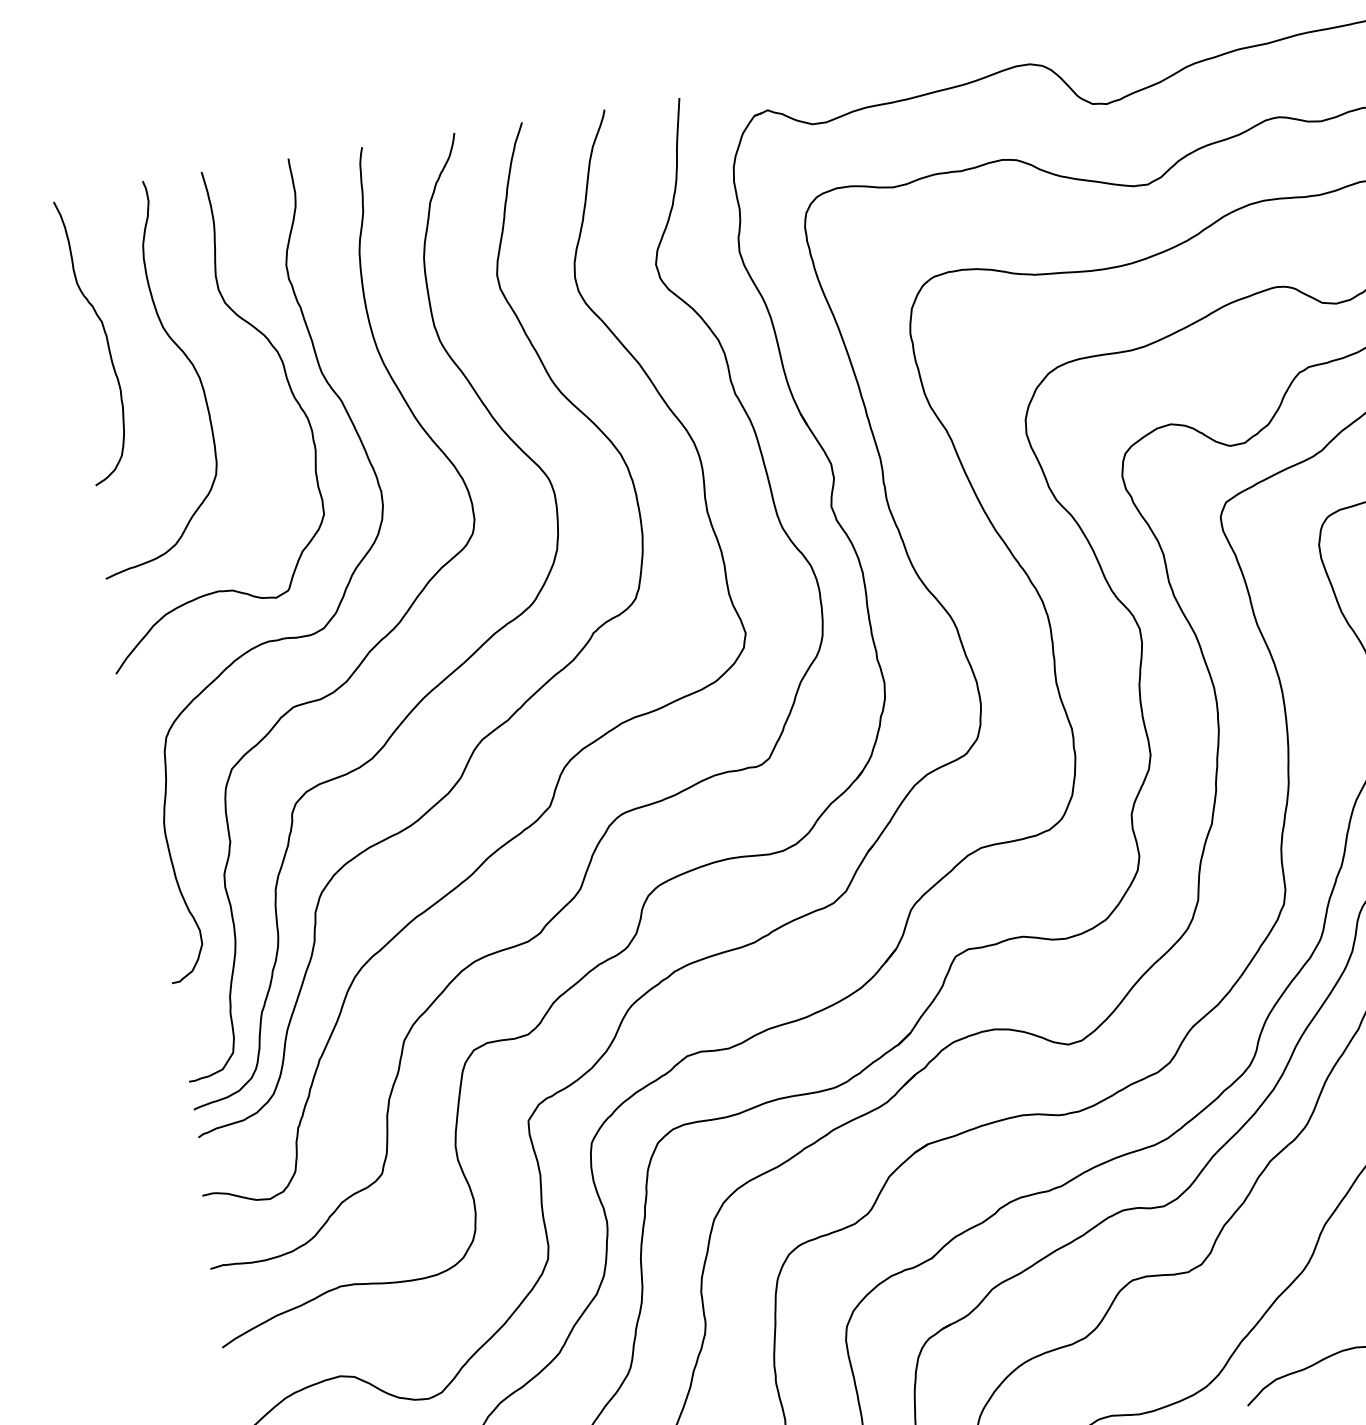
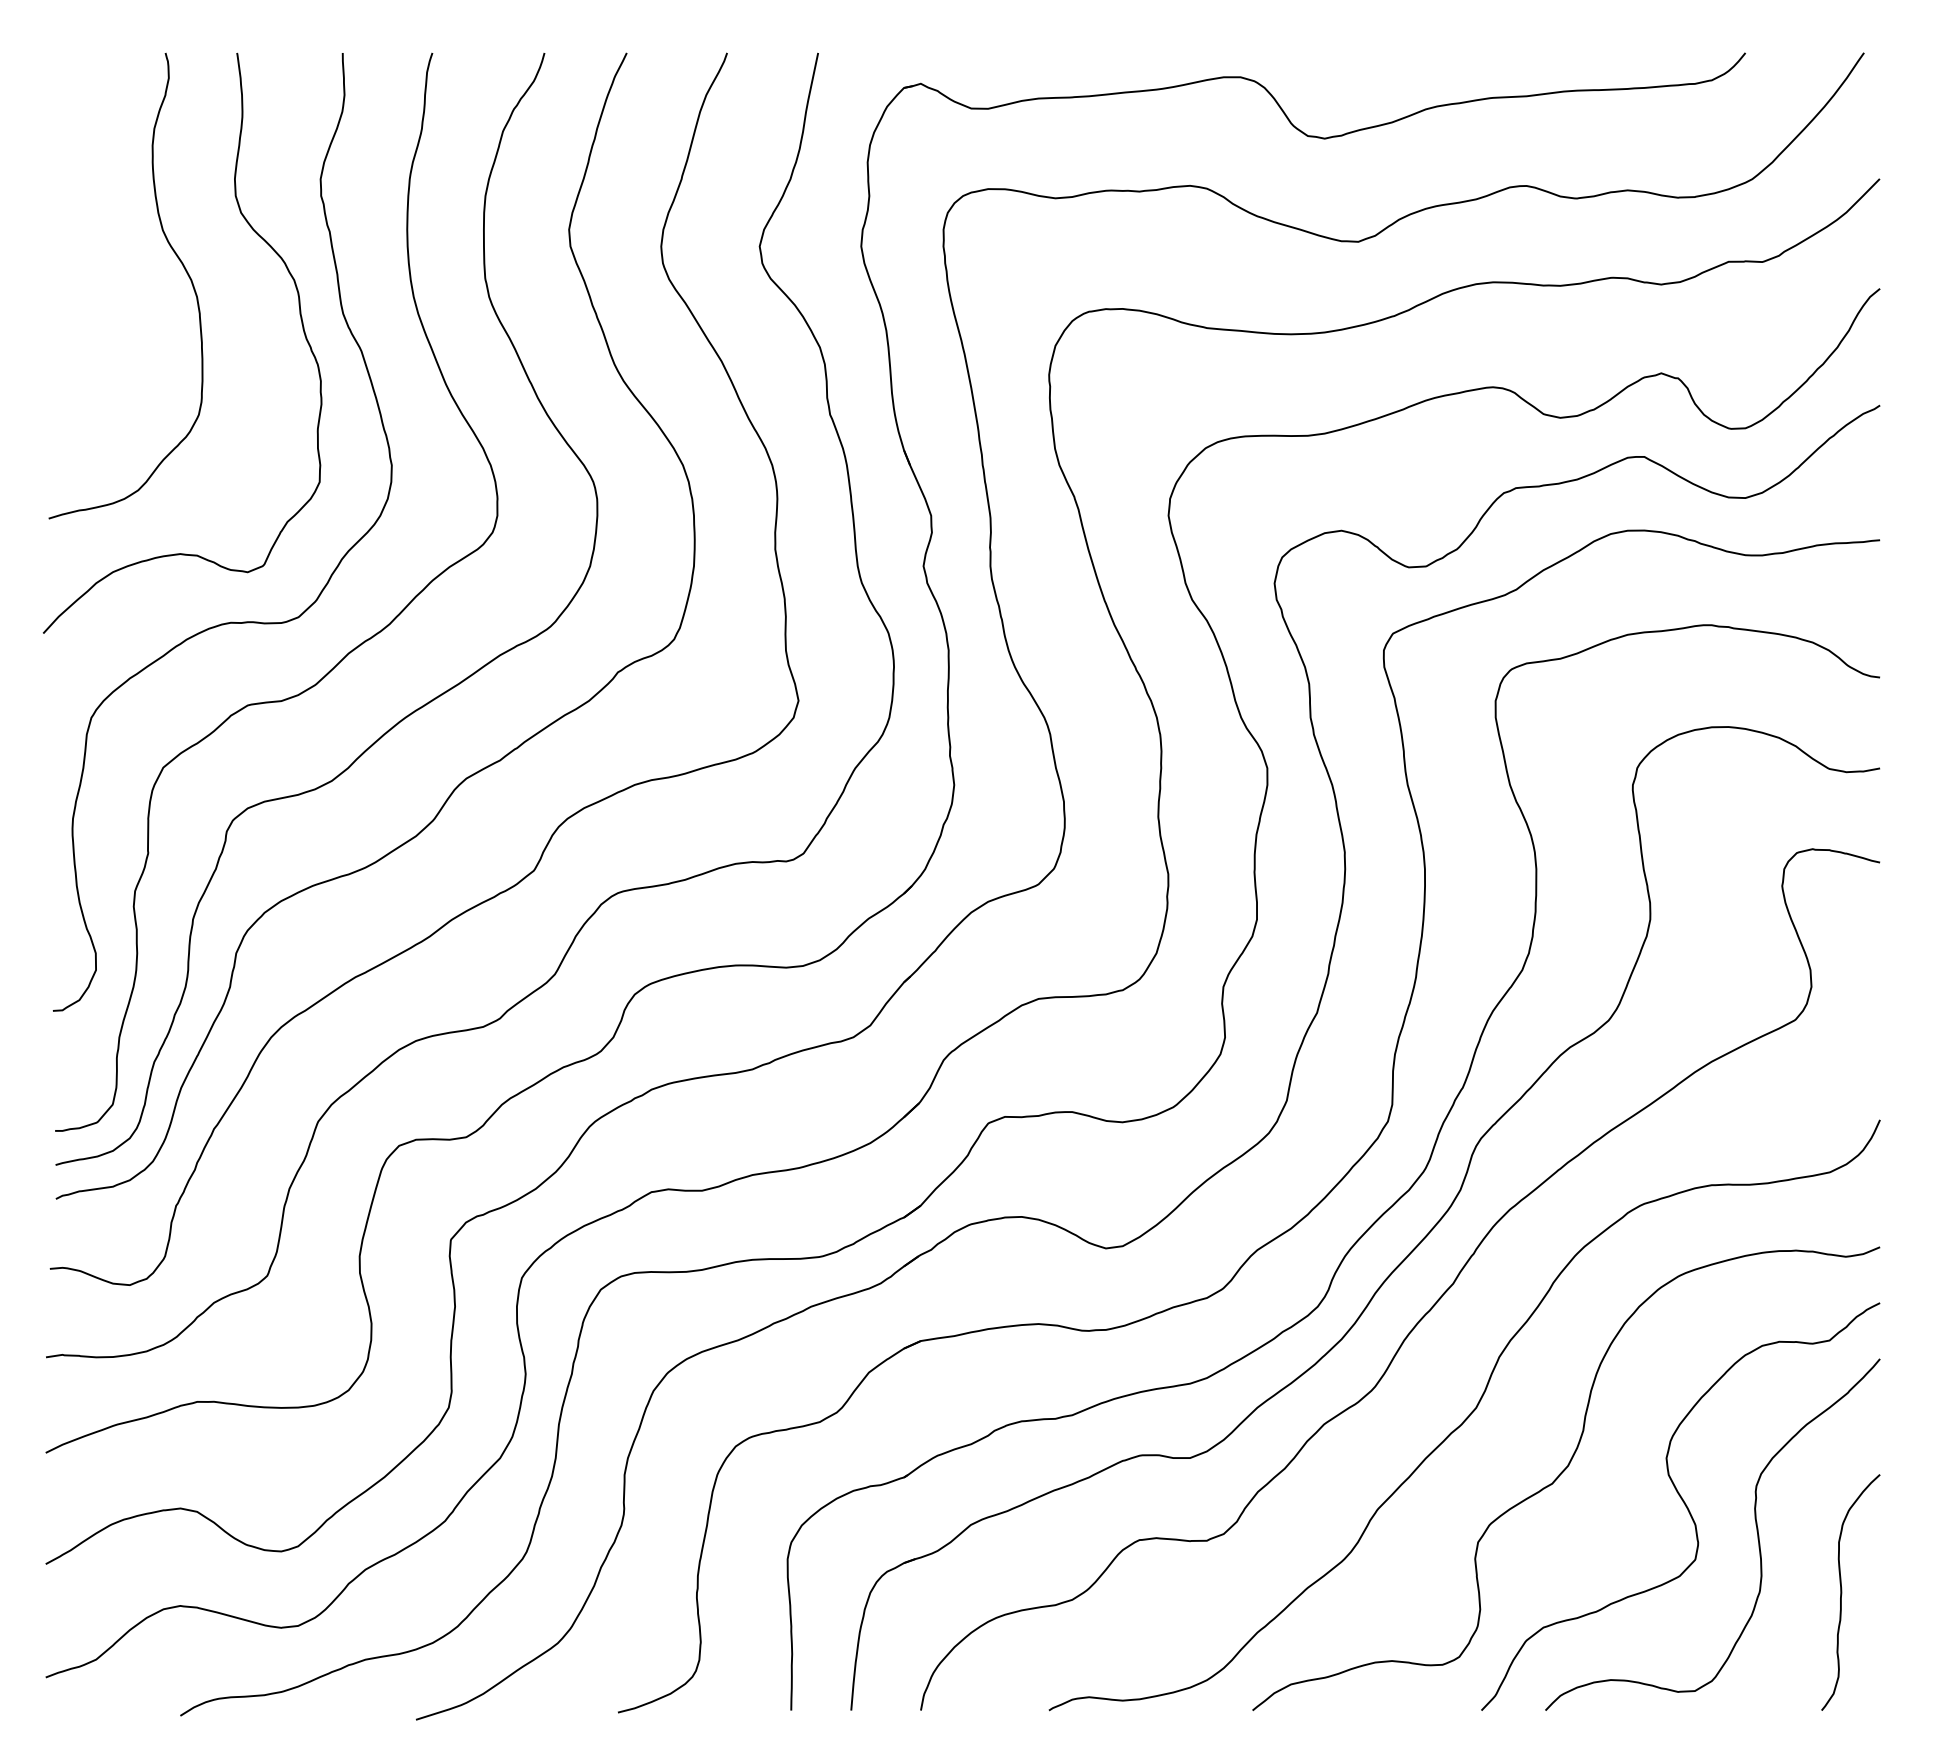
curve: (104, 334) -> (92, 228), removed

